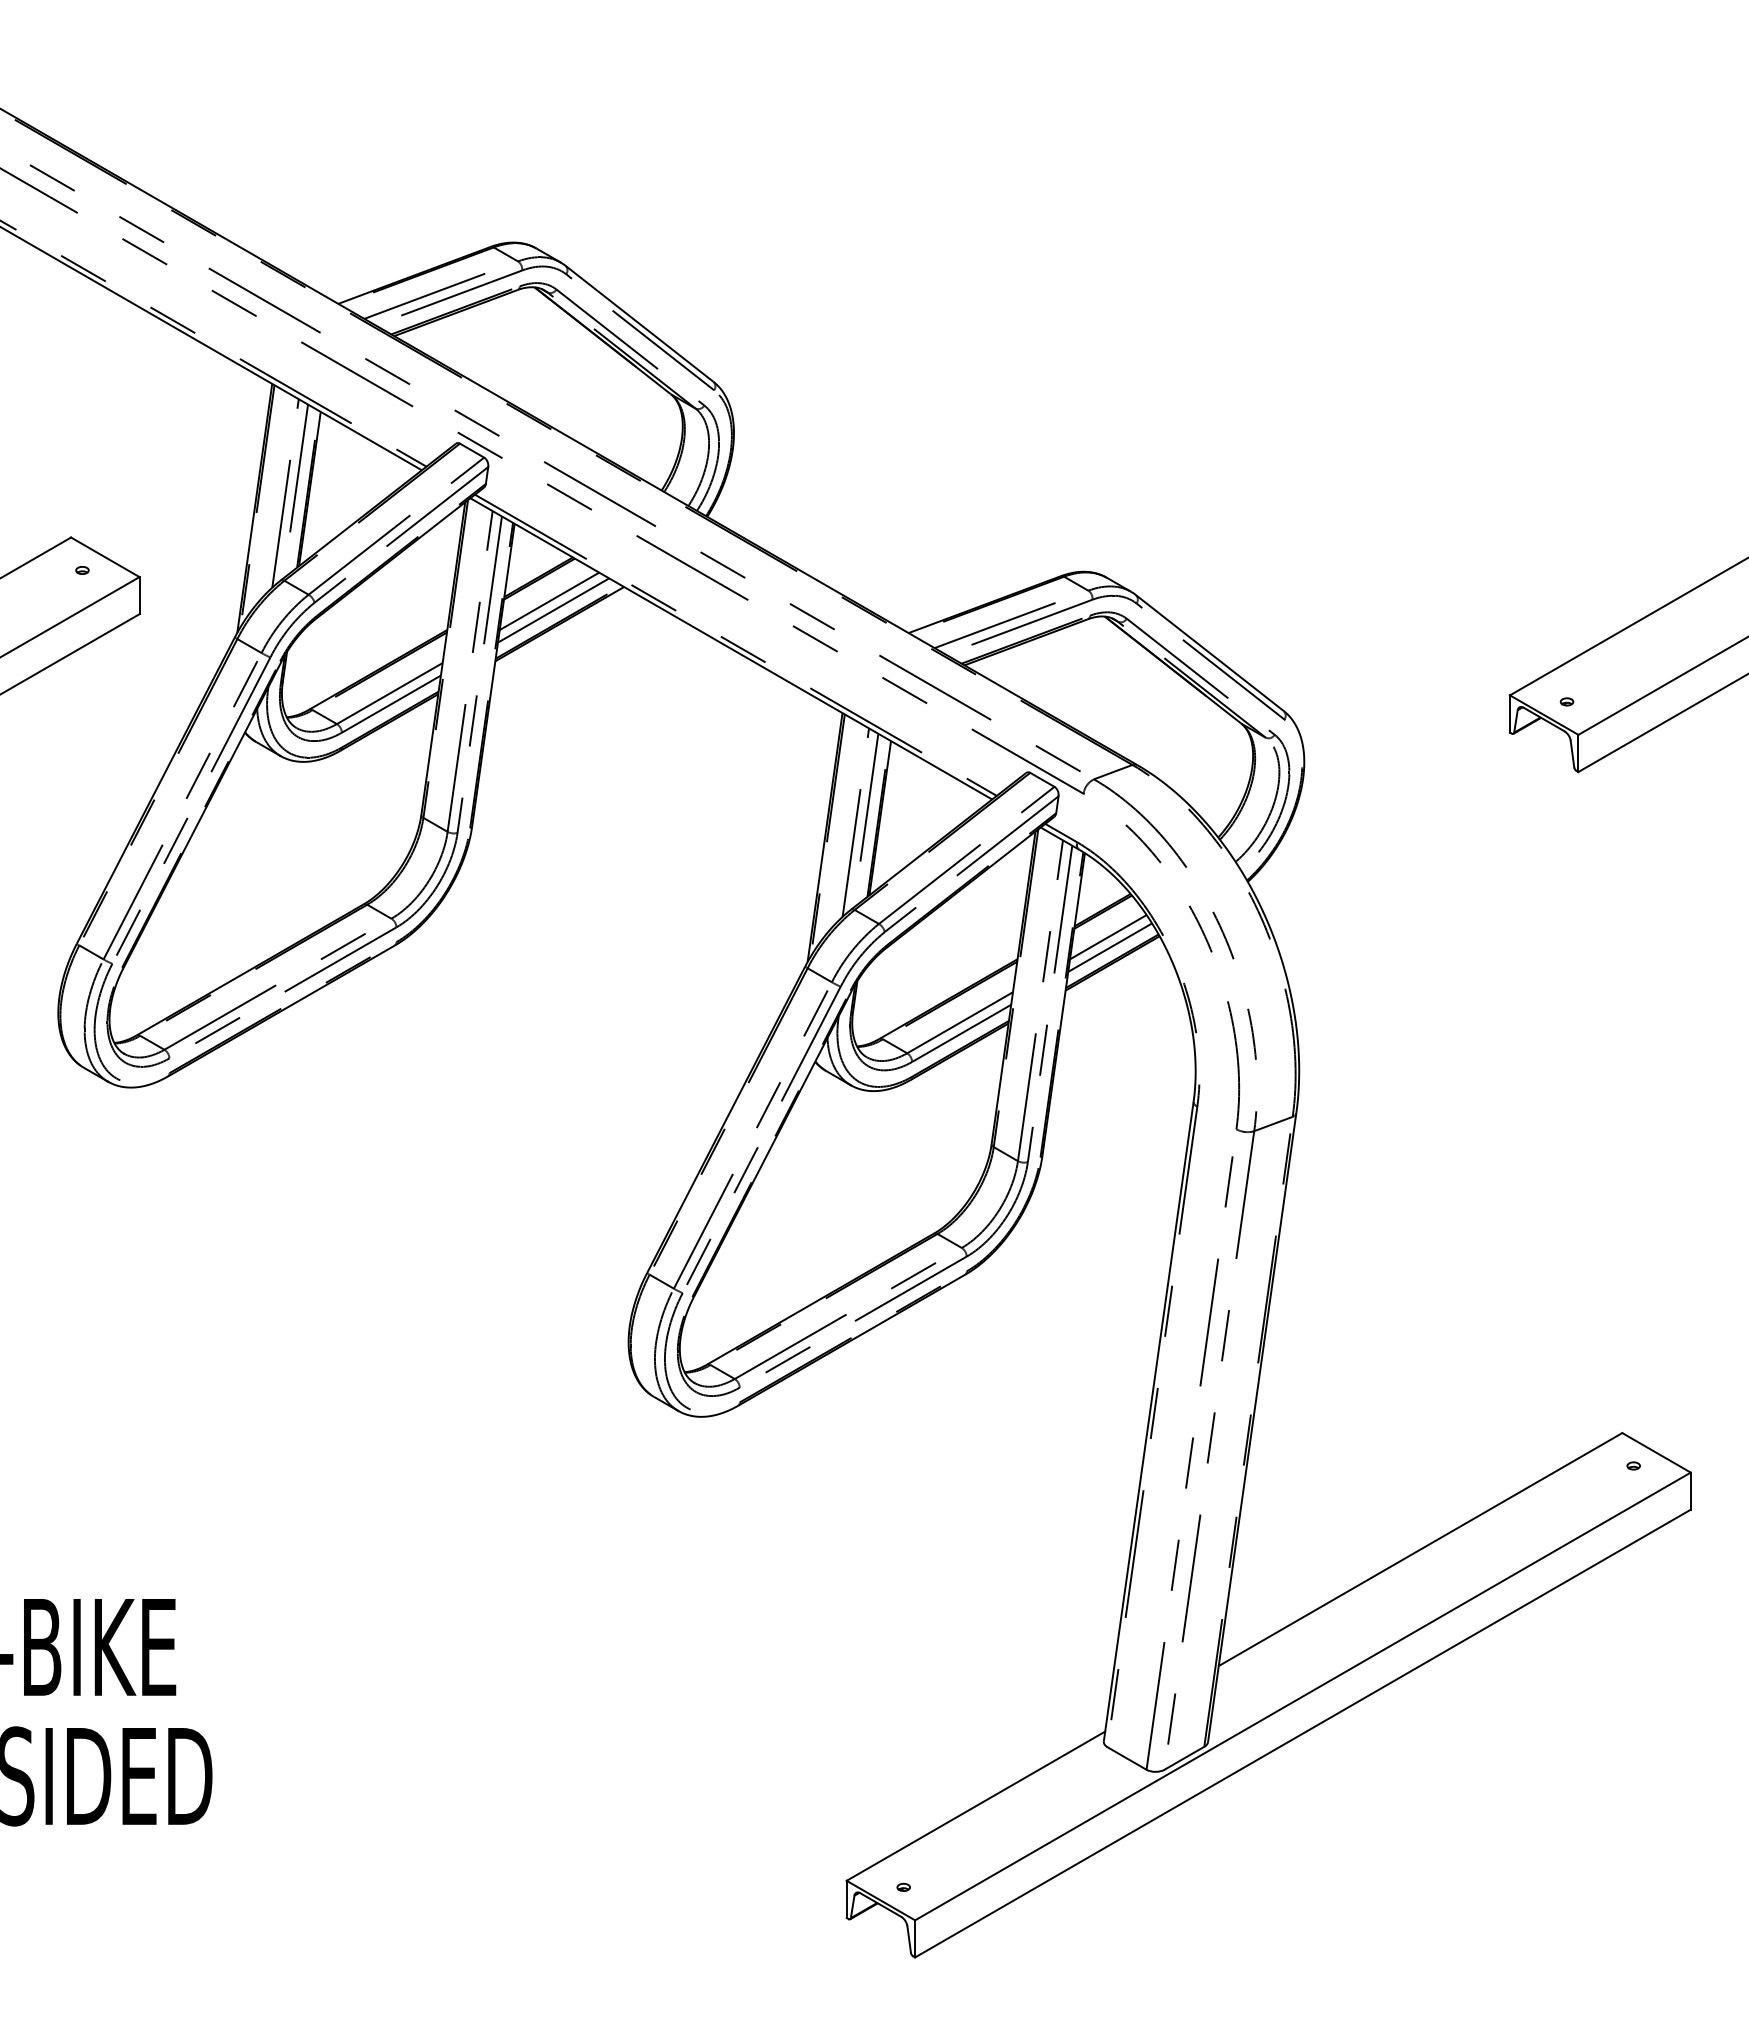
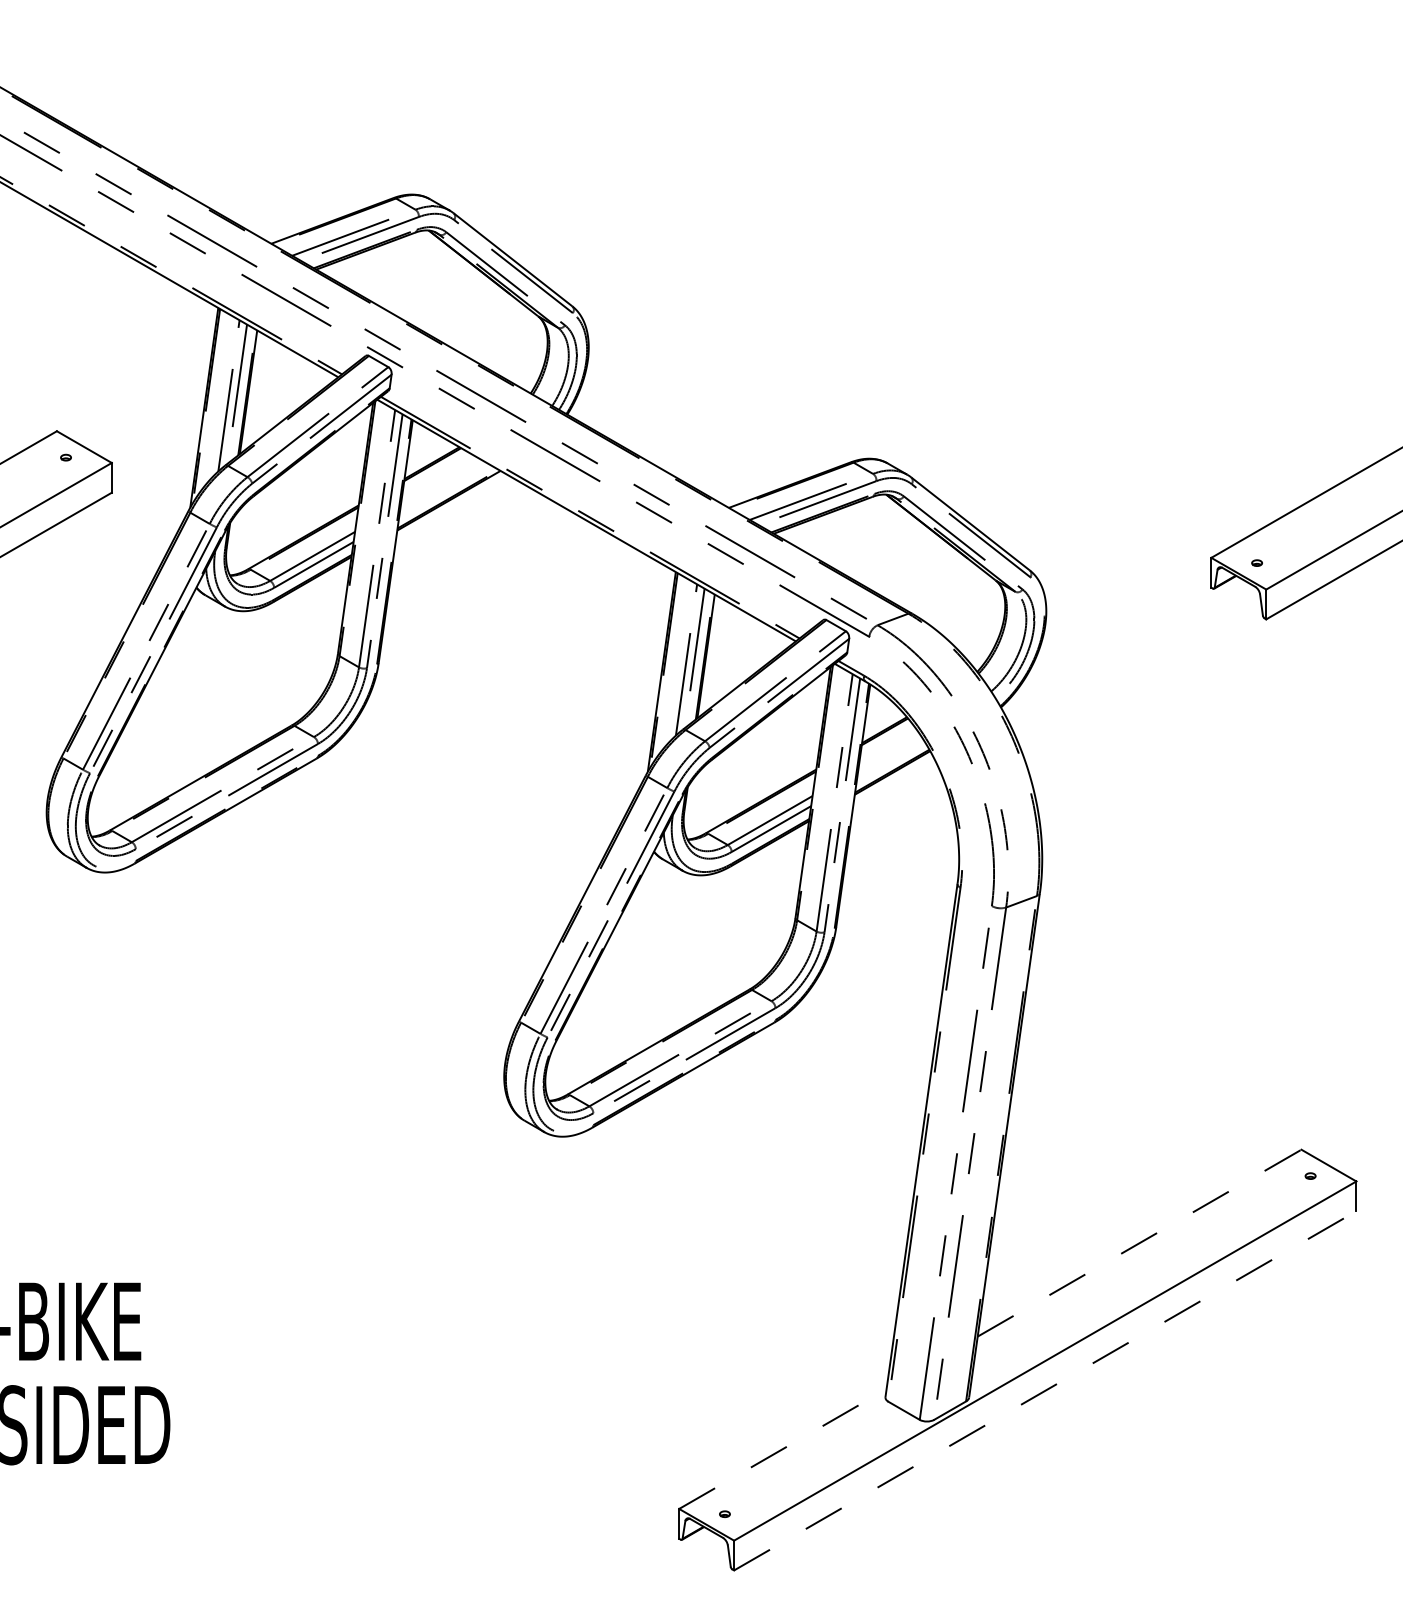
line: (549, 601) -> (440, 482), removed
line: (553, 610) -> (443, 489), removed
line: (1108, 937) -> (889, 752), removed
line: (1110, 947) -> (890, 760), removed
line: (1420, 1549) -> (1139, 1243), solid -> dashed
line: (1302, 1733) -> (1044, 1390), solid -> dashed
line: (976, 1805) -> (783, 1448), solid -> dashed

